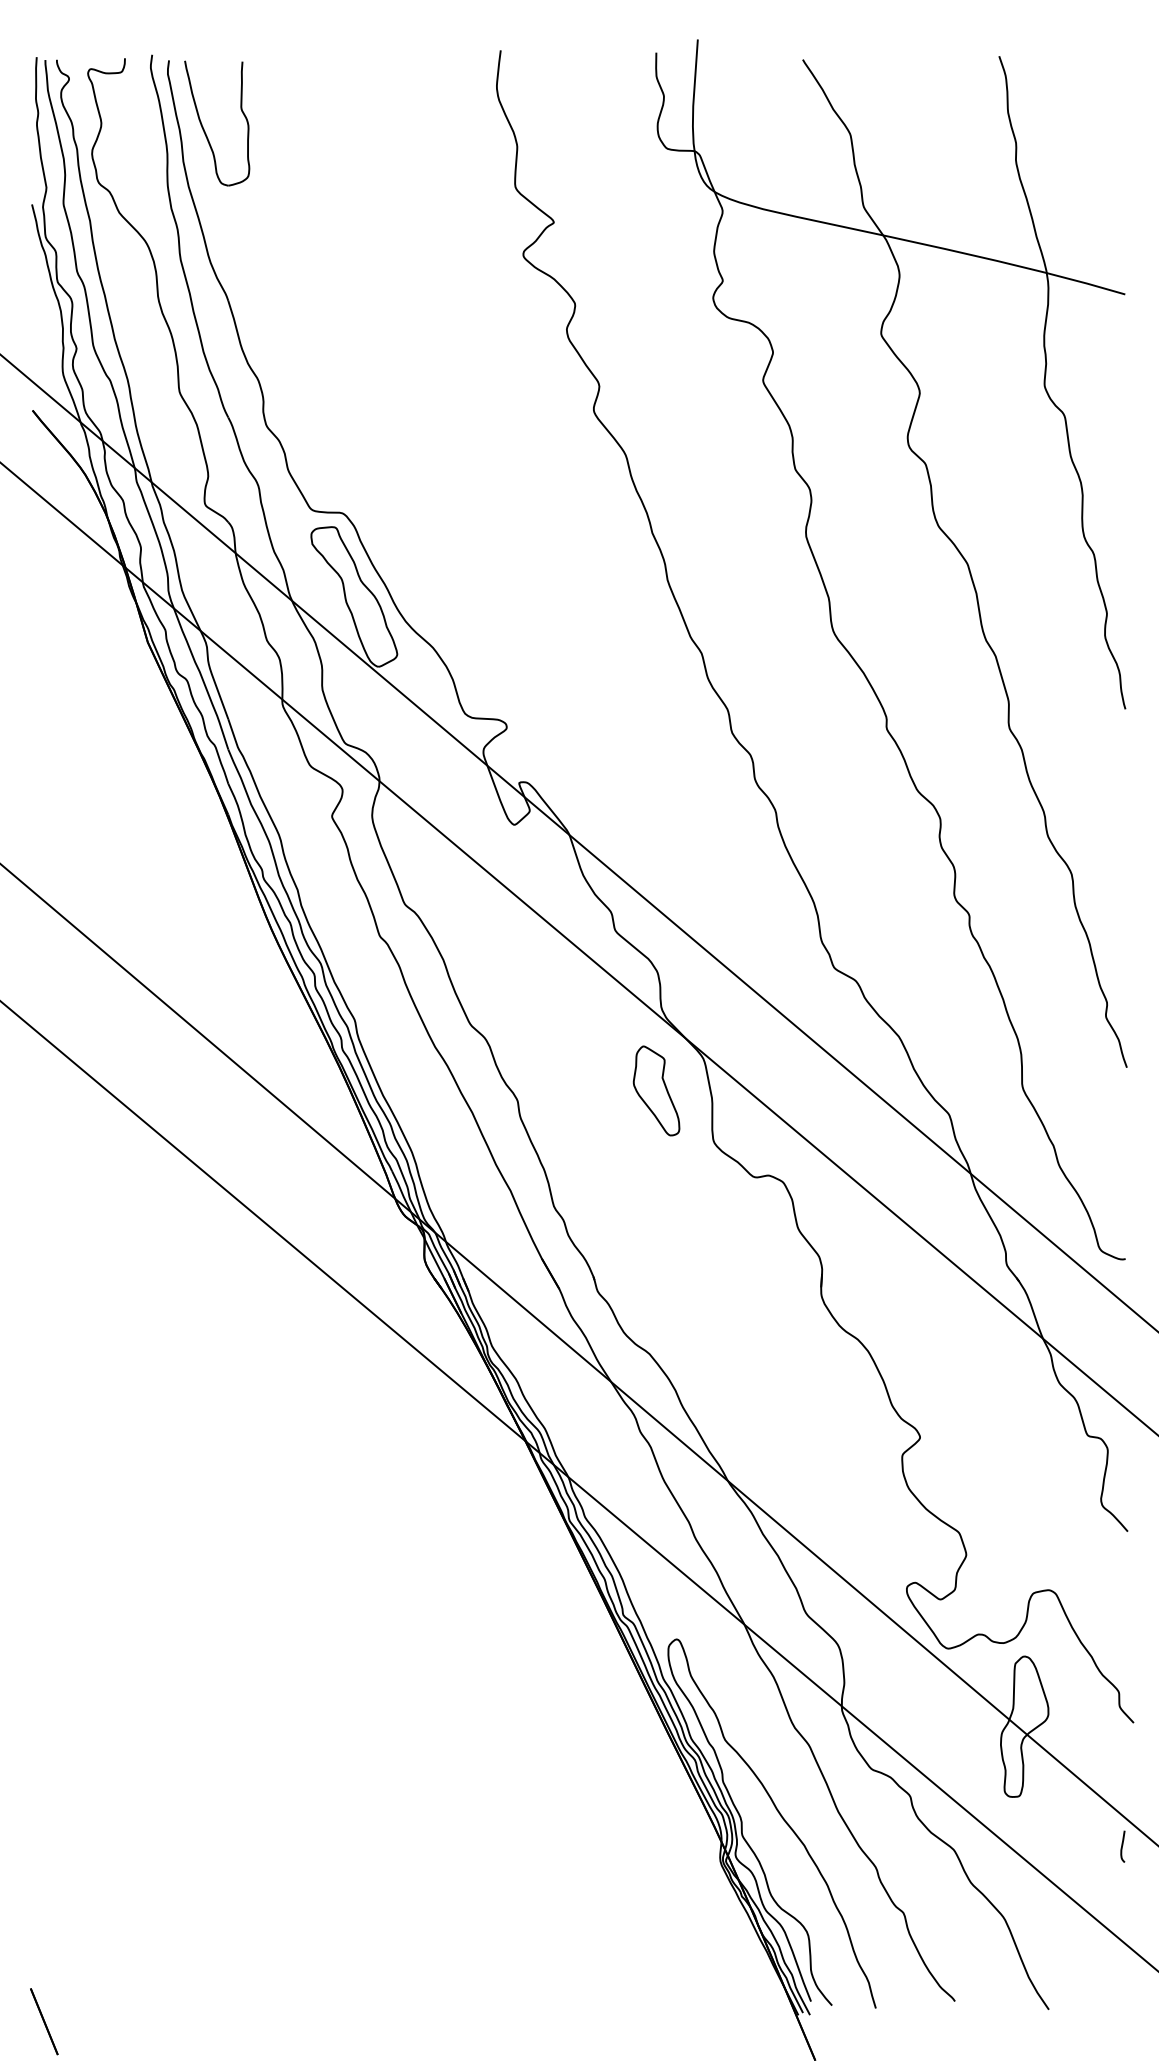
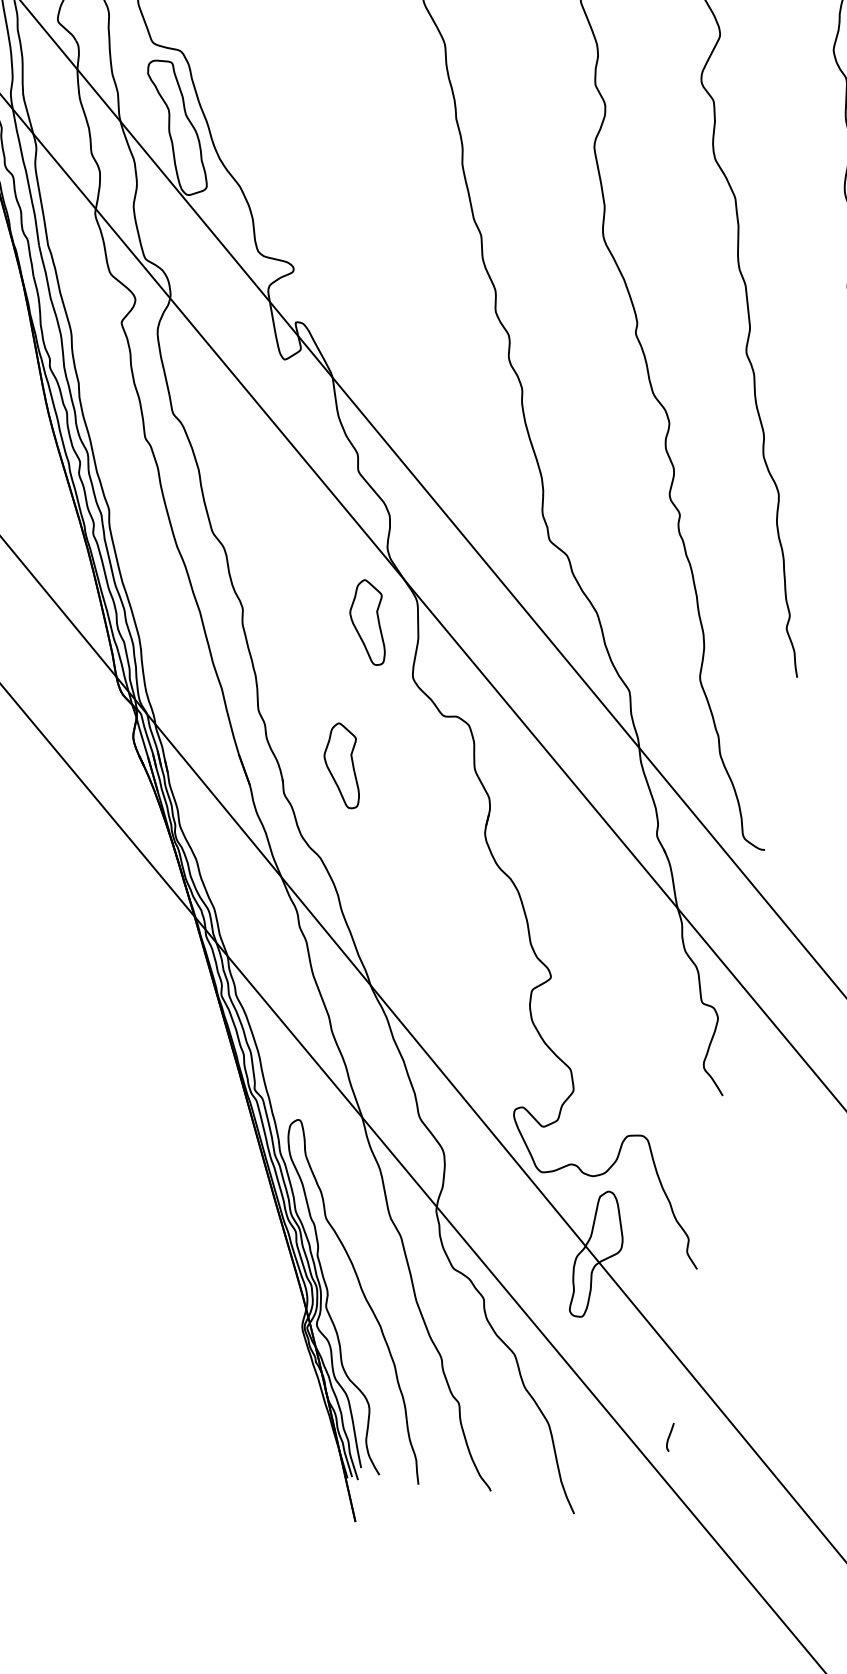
part: (656, 1249) -> (343, 765), added
curve: (1122, 1846) -> (669, 1436), moved

